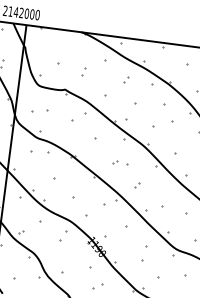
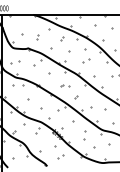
part: (164, 124) -> (86, 60), size x0.62

